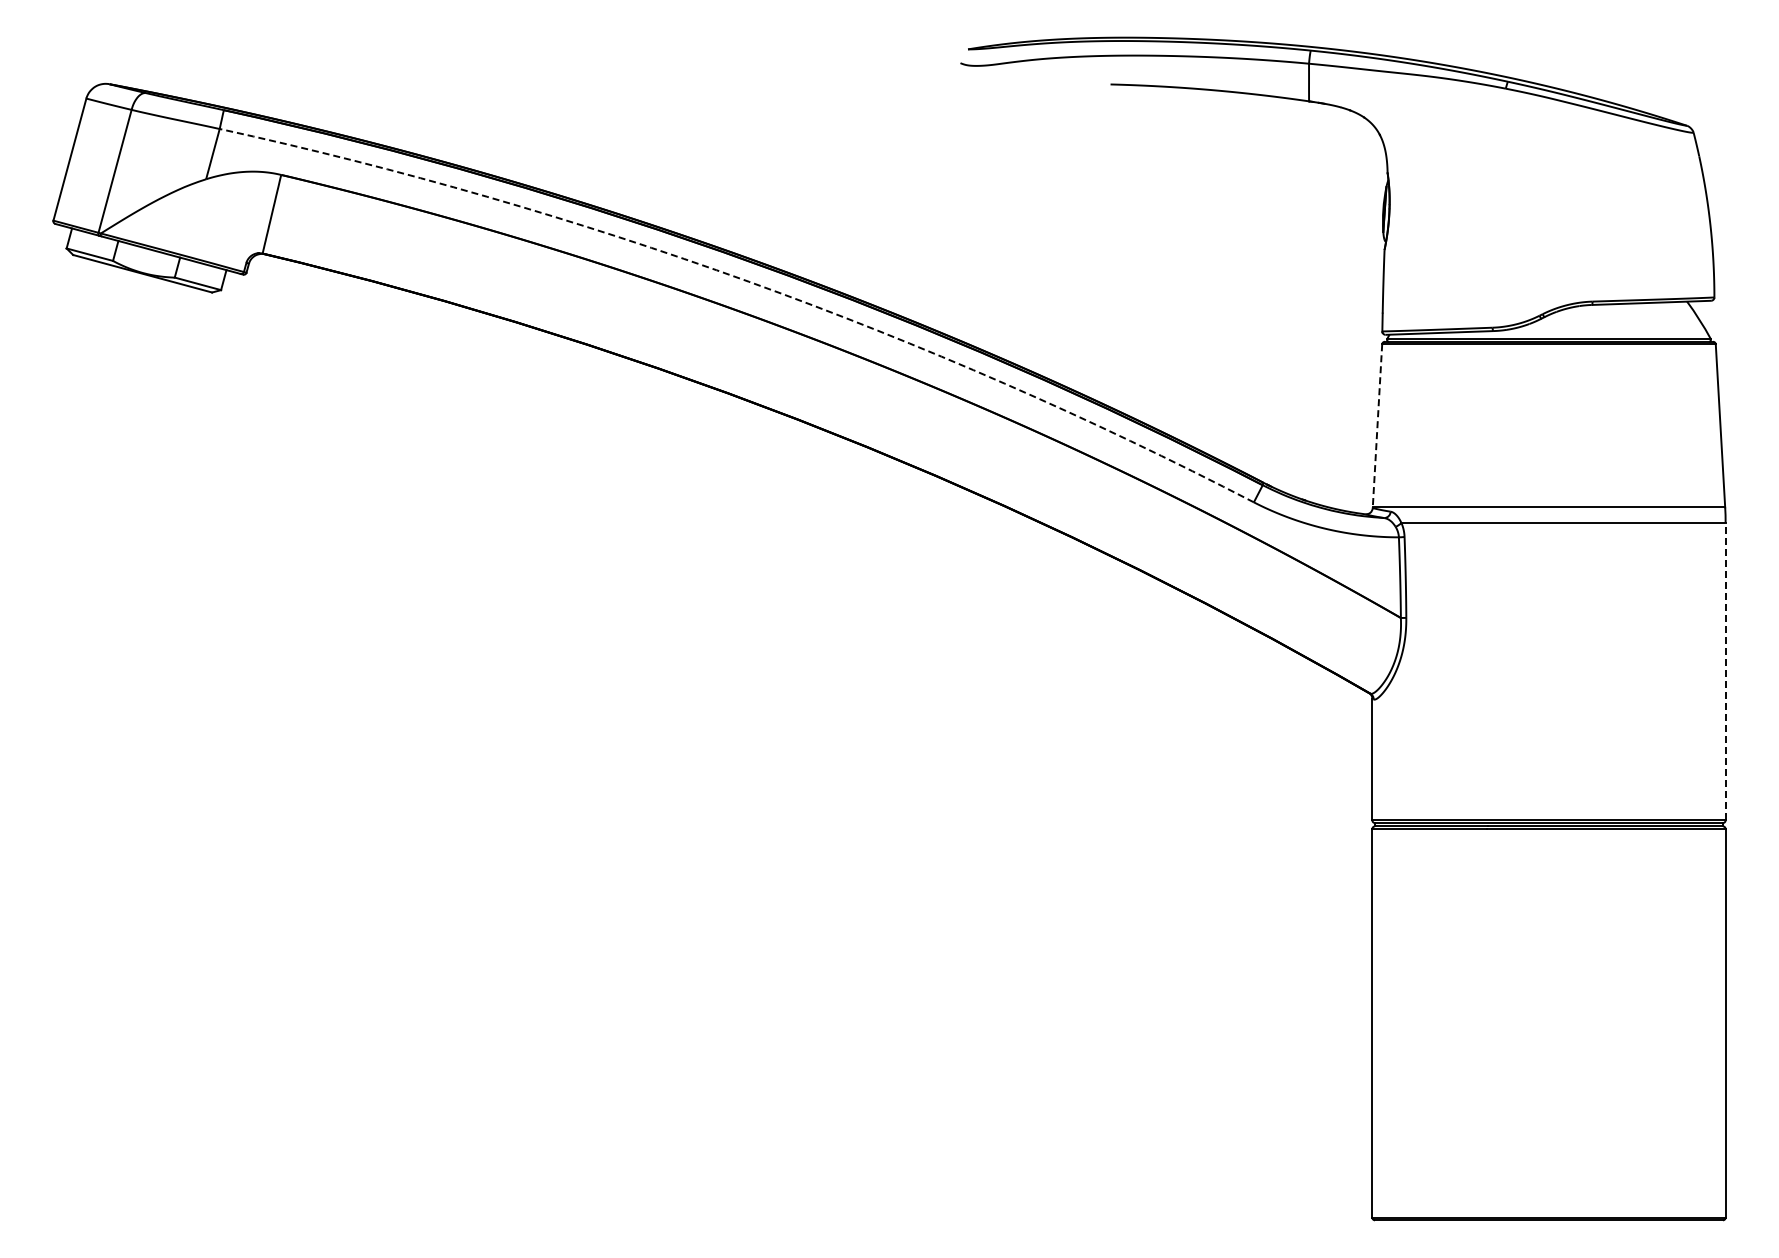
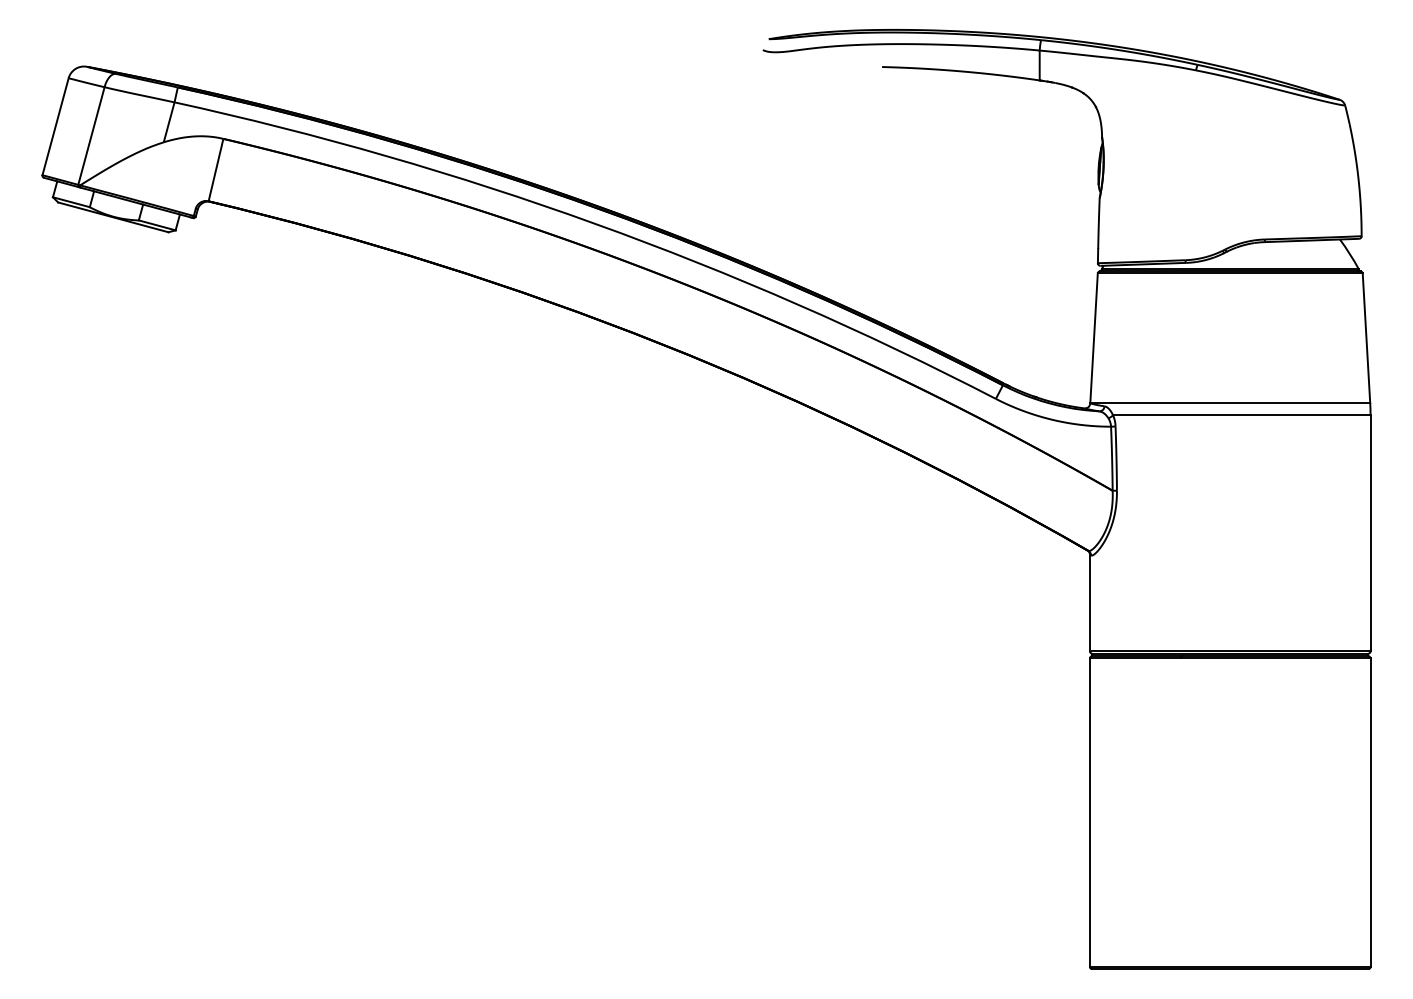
arc: (749, 281) -> (595, 223), dashed -> solid
line: (1377, 425) -> (1094, 337), dashed -> solid
line: (1725, 671) -> (1370, 533), dashed -> solid

